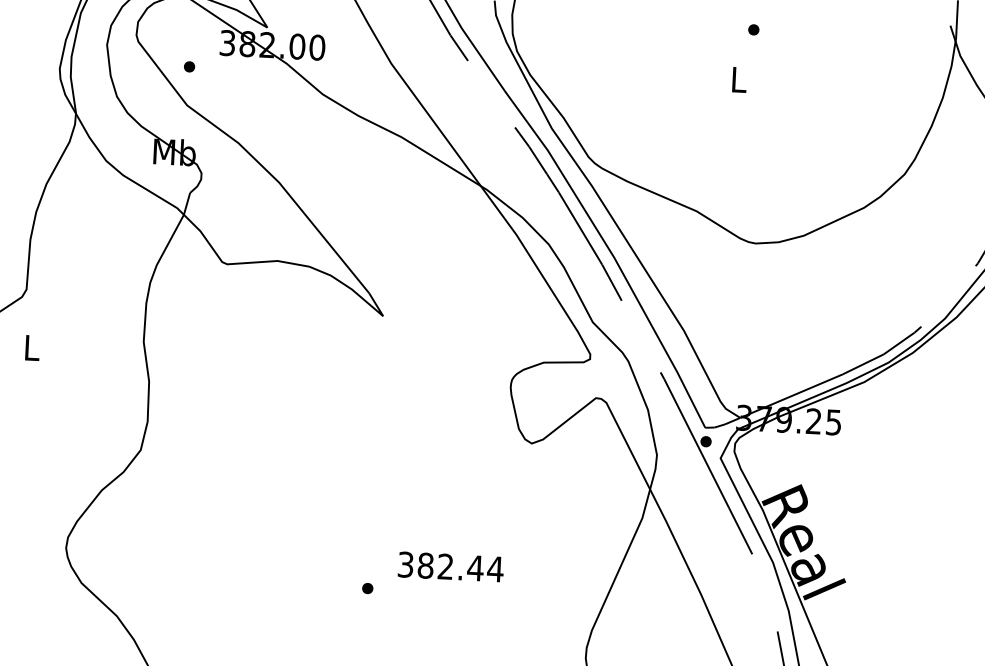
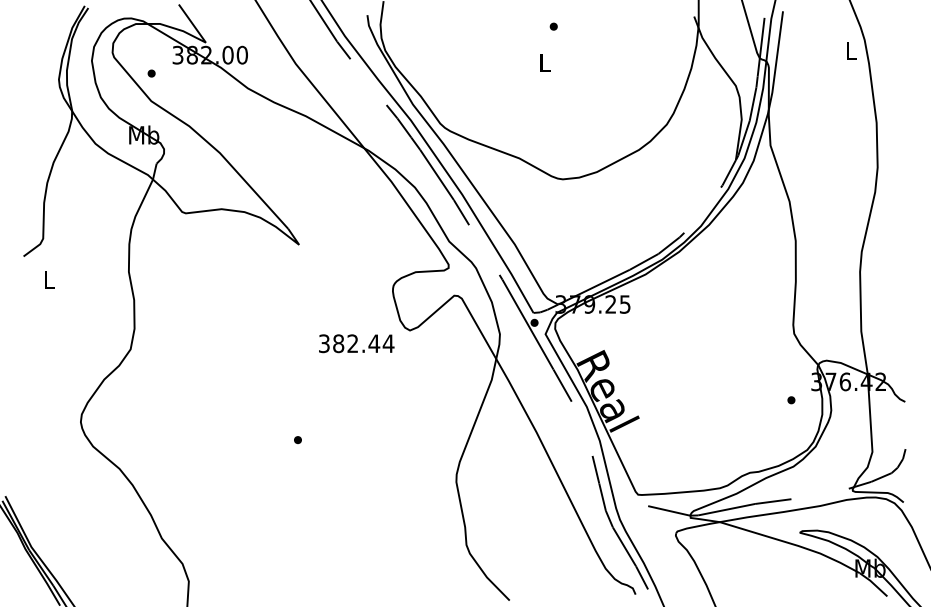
text: (450, 566) -> (356, 343), moved

